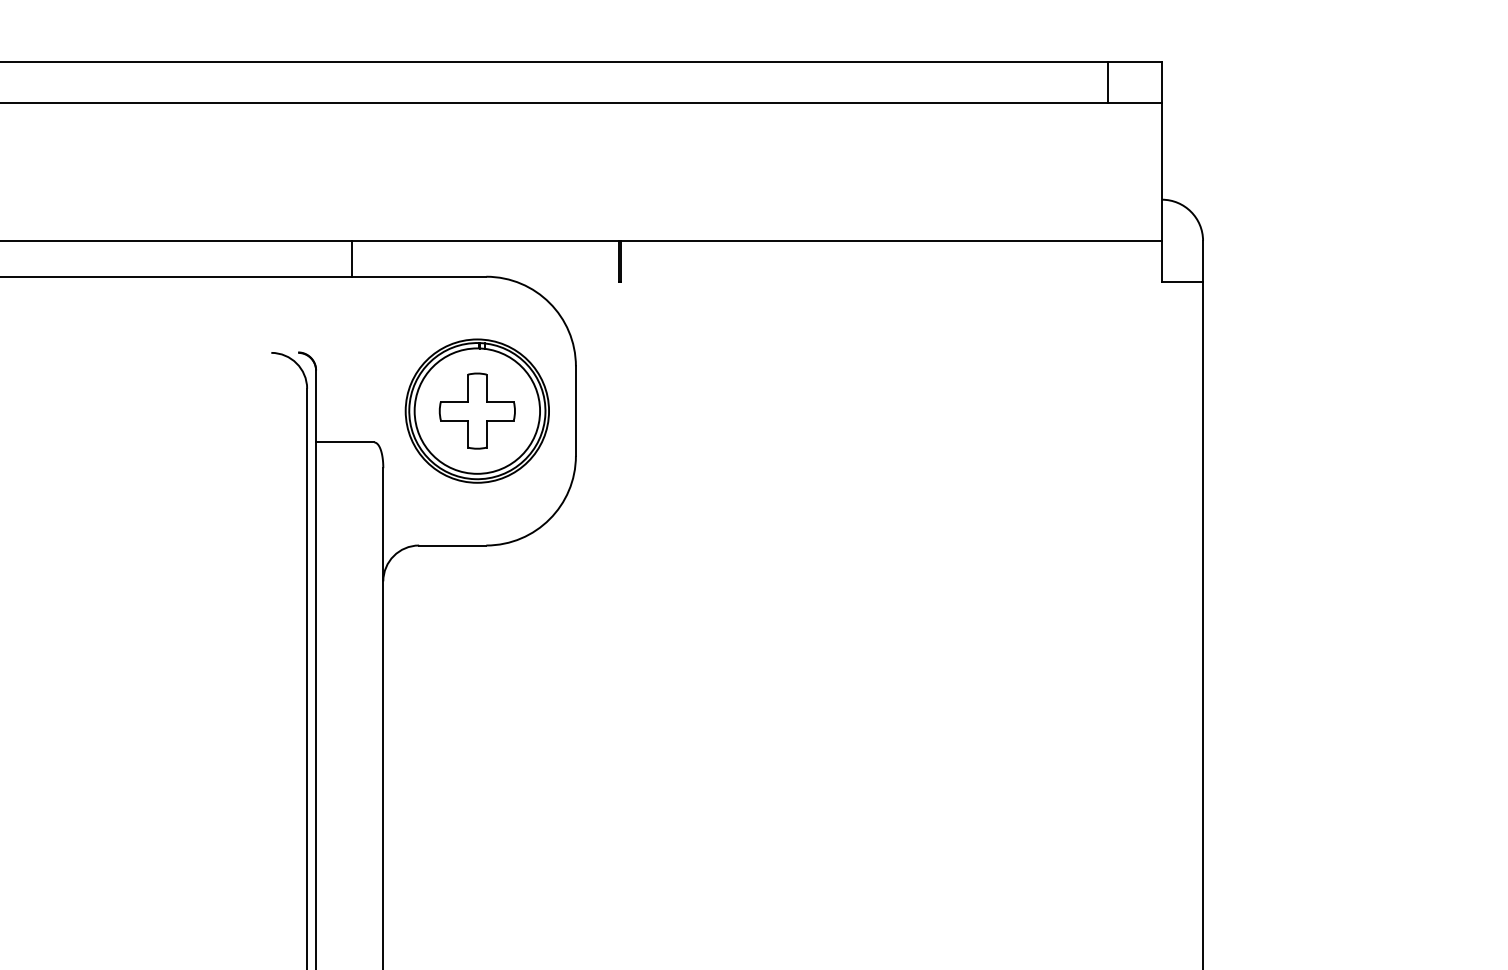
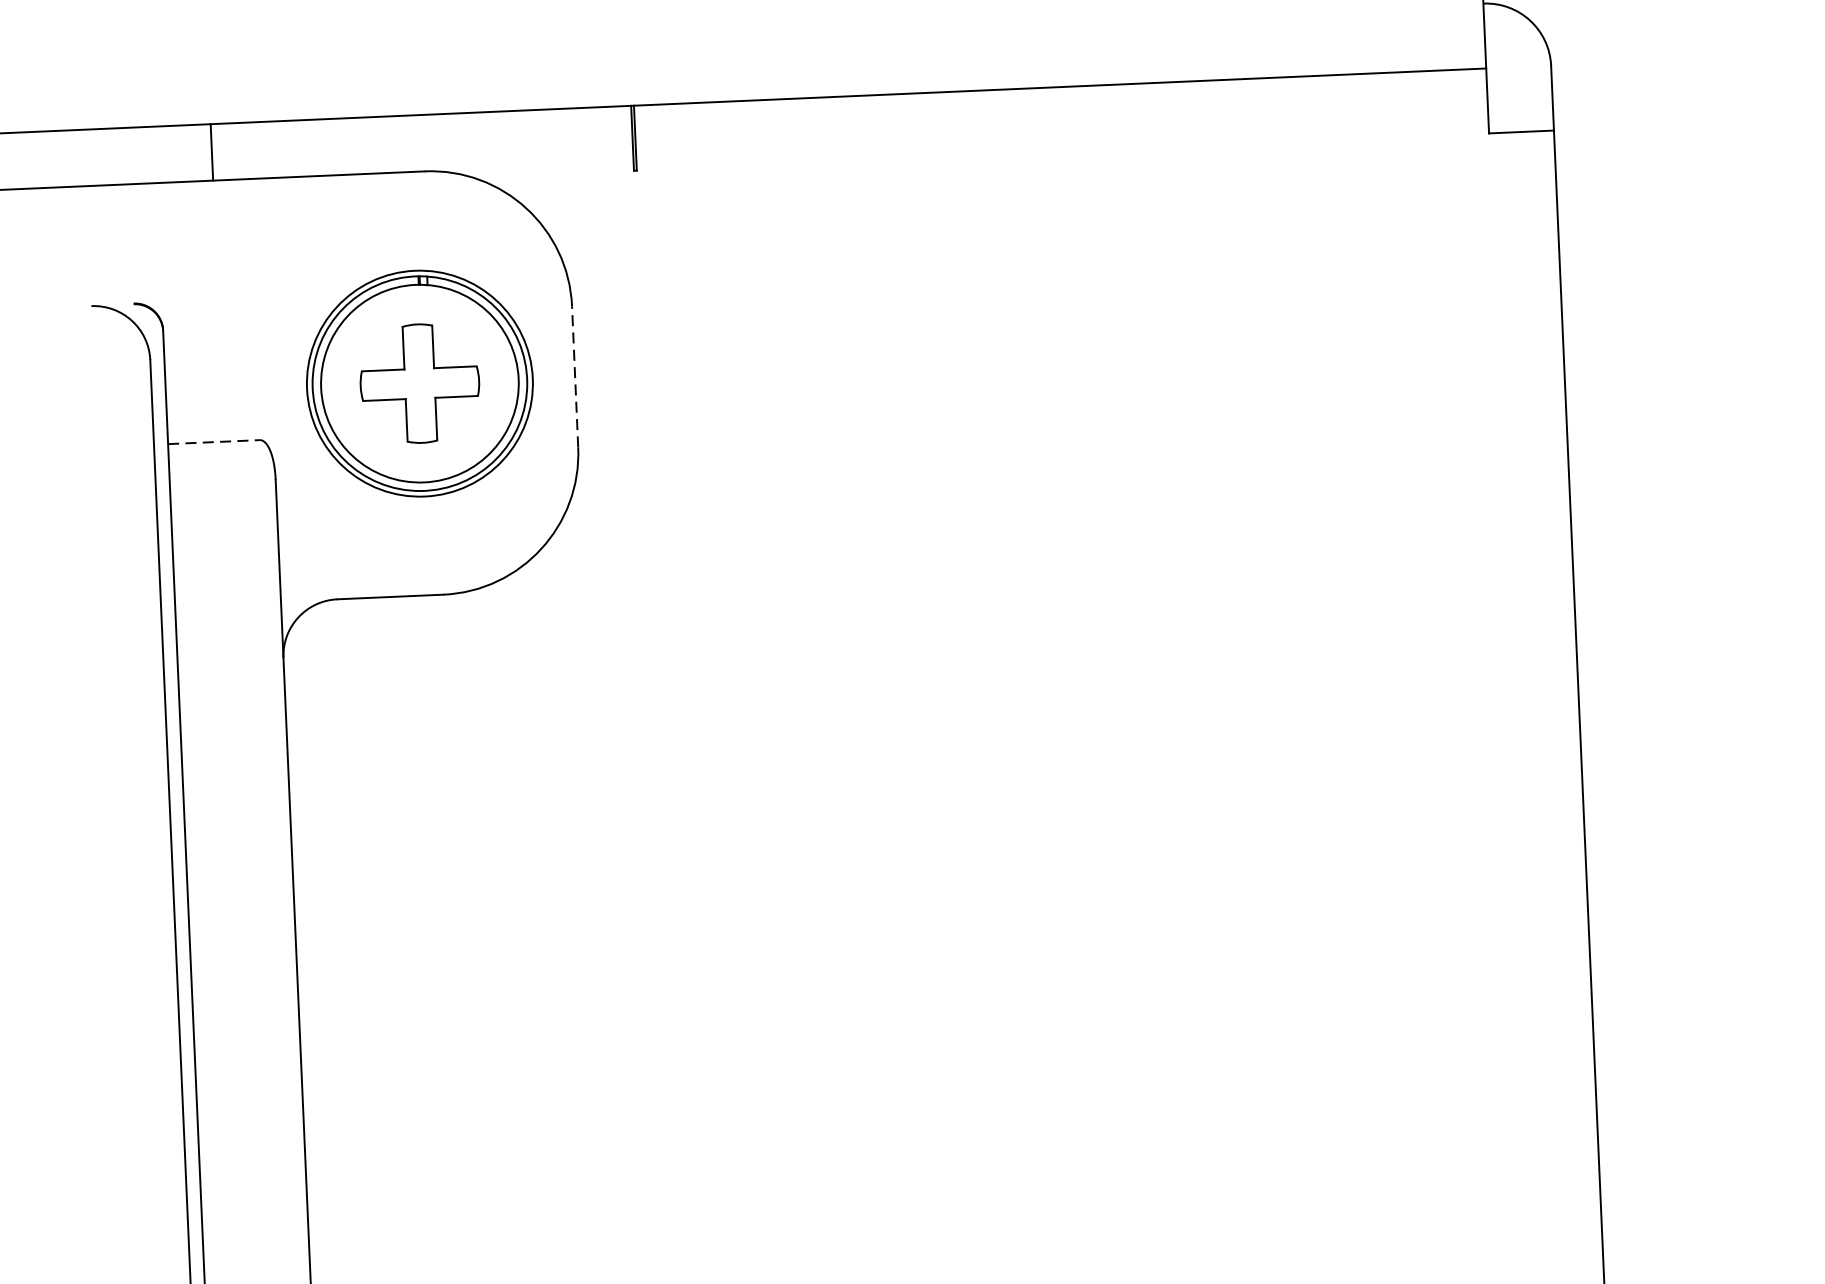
line: (575, 411) -> (574, 377), solid -> dashed
line: (345, 442) -> (214, 442), solid -> dashed

